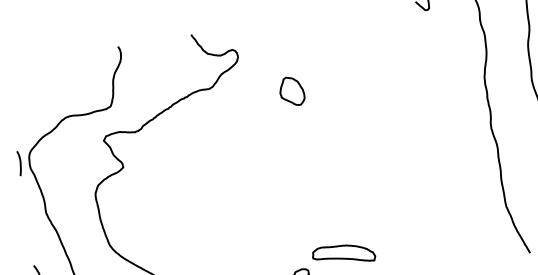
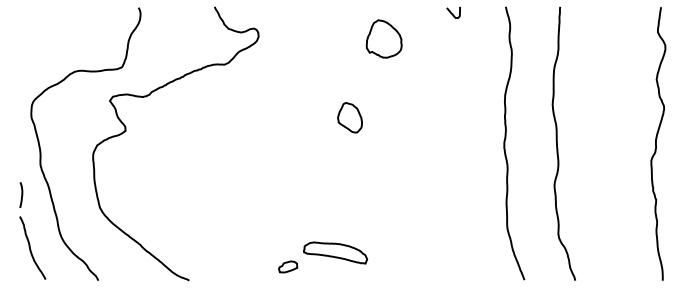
part: (358, 40) -> (383, 38), added
part: (291, 91) -> (349, 117), moved
curve: (19, 162) -> (21, 194), moved

